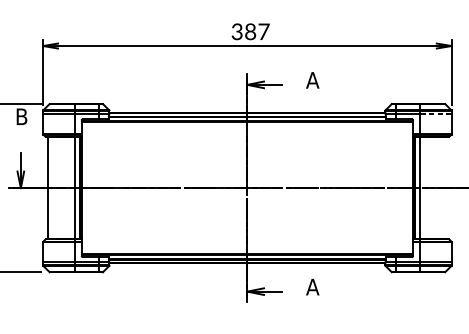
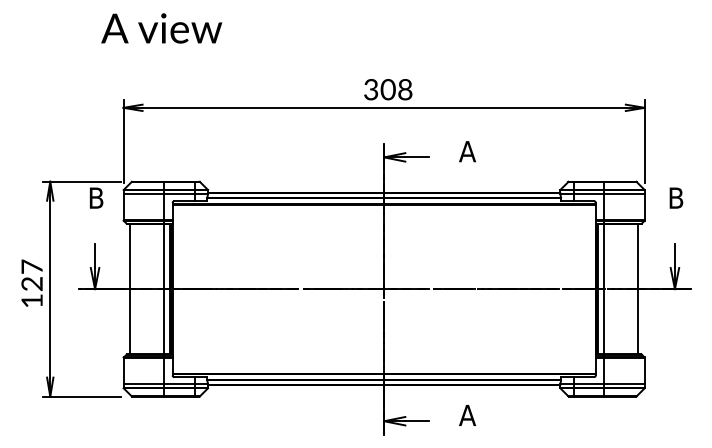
text: (257, 31) -> (396, 89), 387 -> 308
line: (435, 113) -> (624, 194), dashed -> solid
line: (446, 187) -> (638, 288), added

